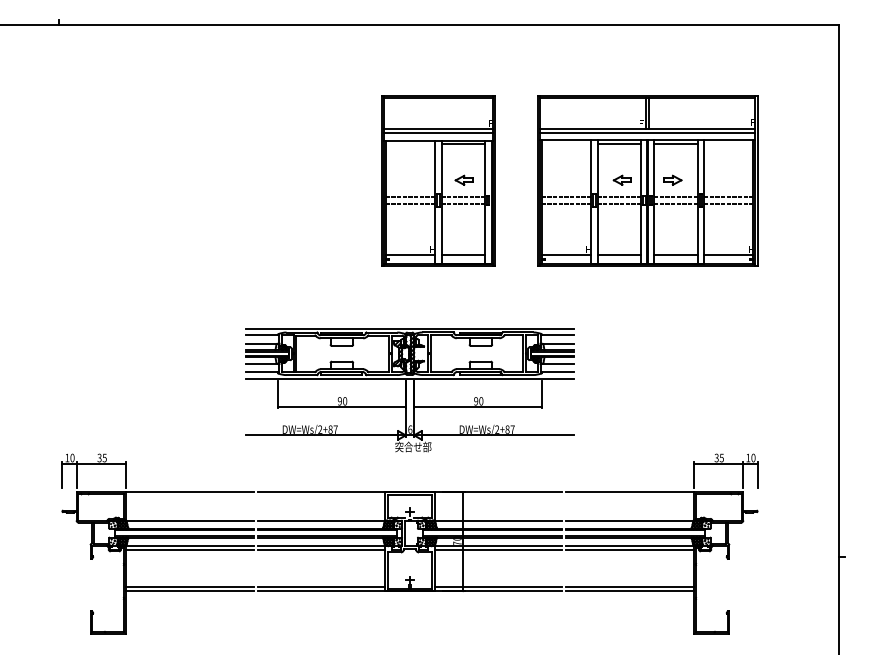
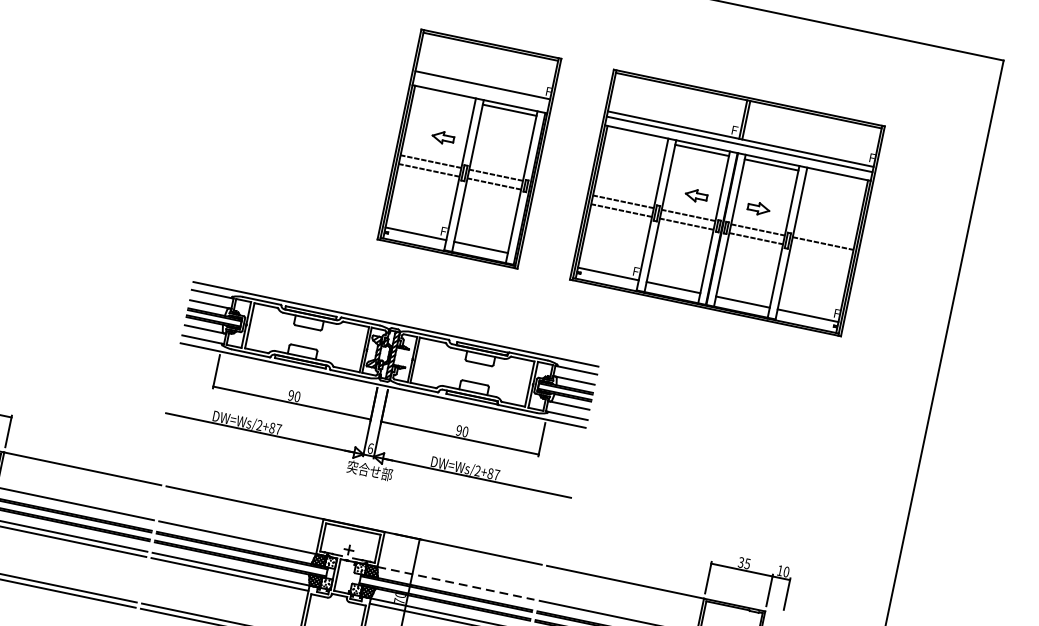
line: (438, 133) -> (481, 90), removed
part: (463, 179) -> (442, 136), moved
line: (728, 203) -> (821, 251), removed
line: (498, 520) -> (455, 583), solid -> dashed

